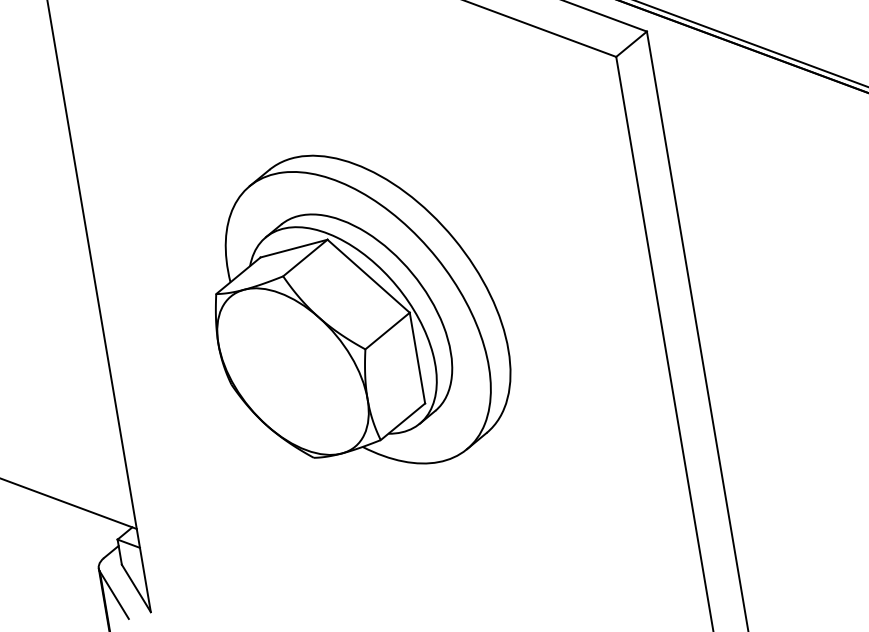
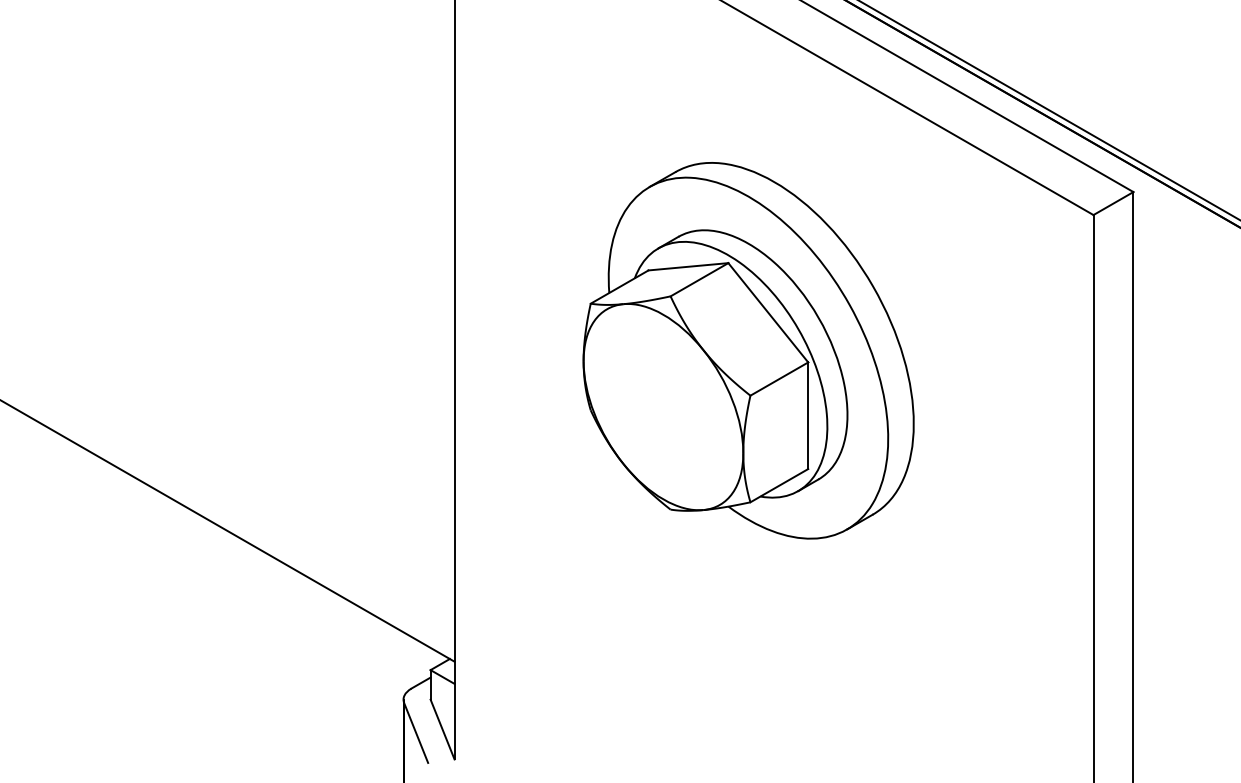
part: (357, 311) -> (748, 350), moved

